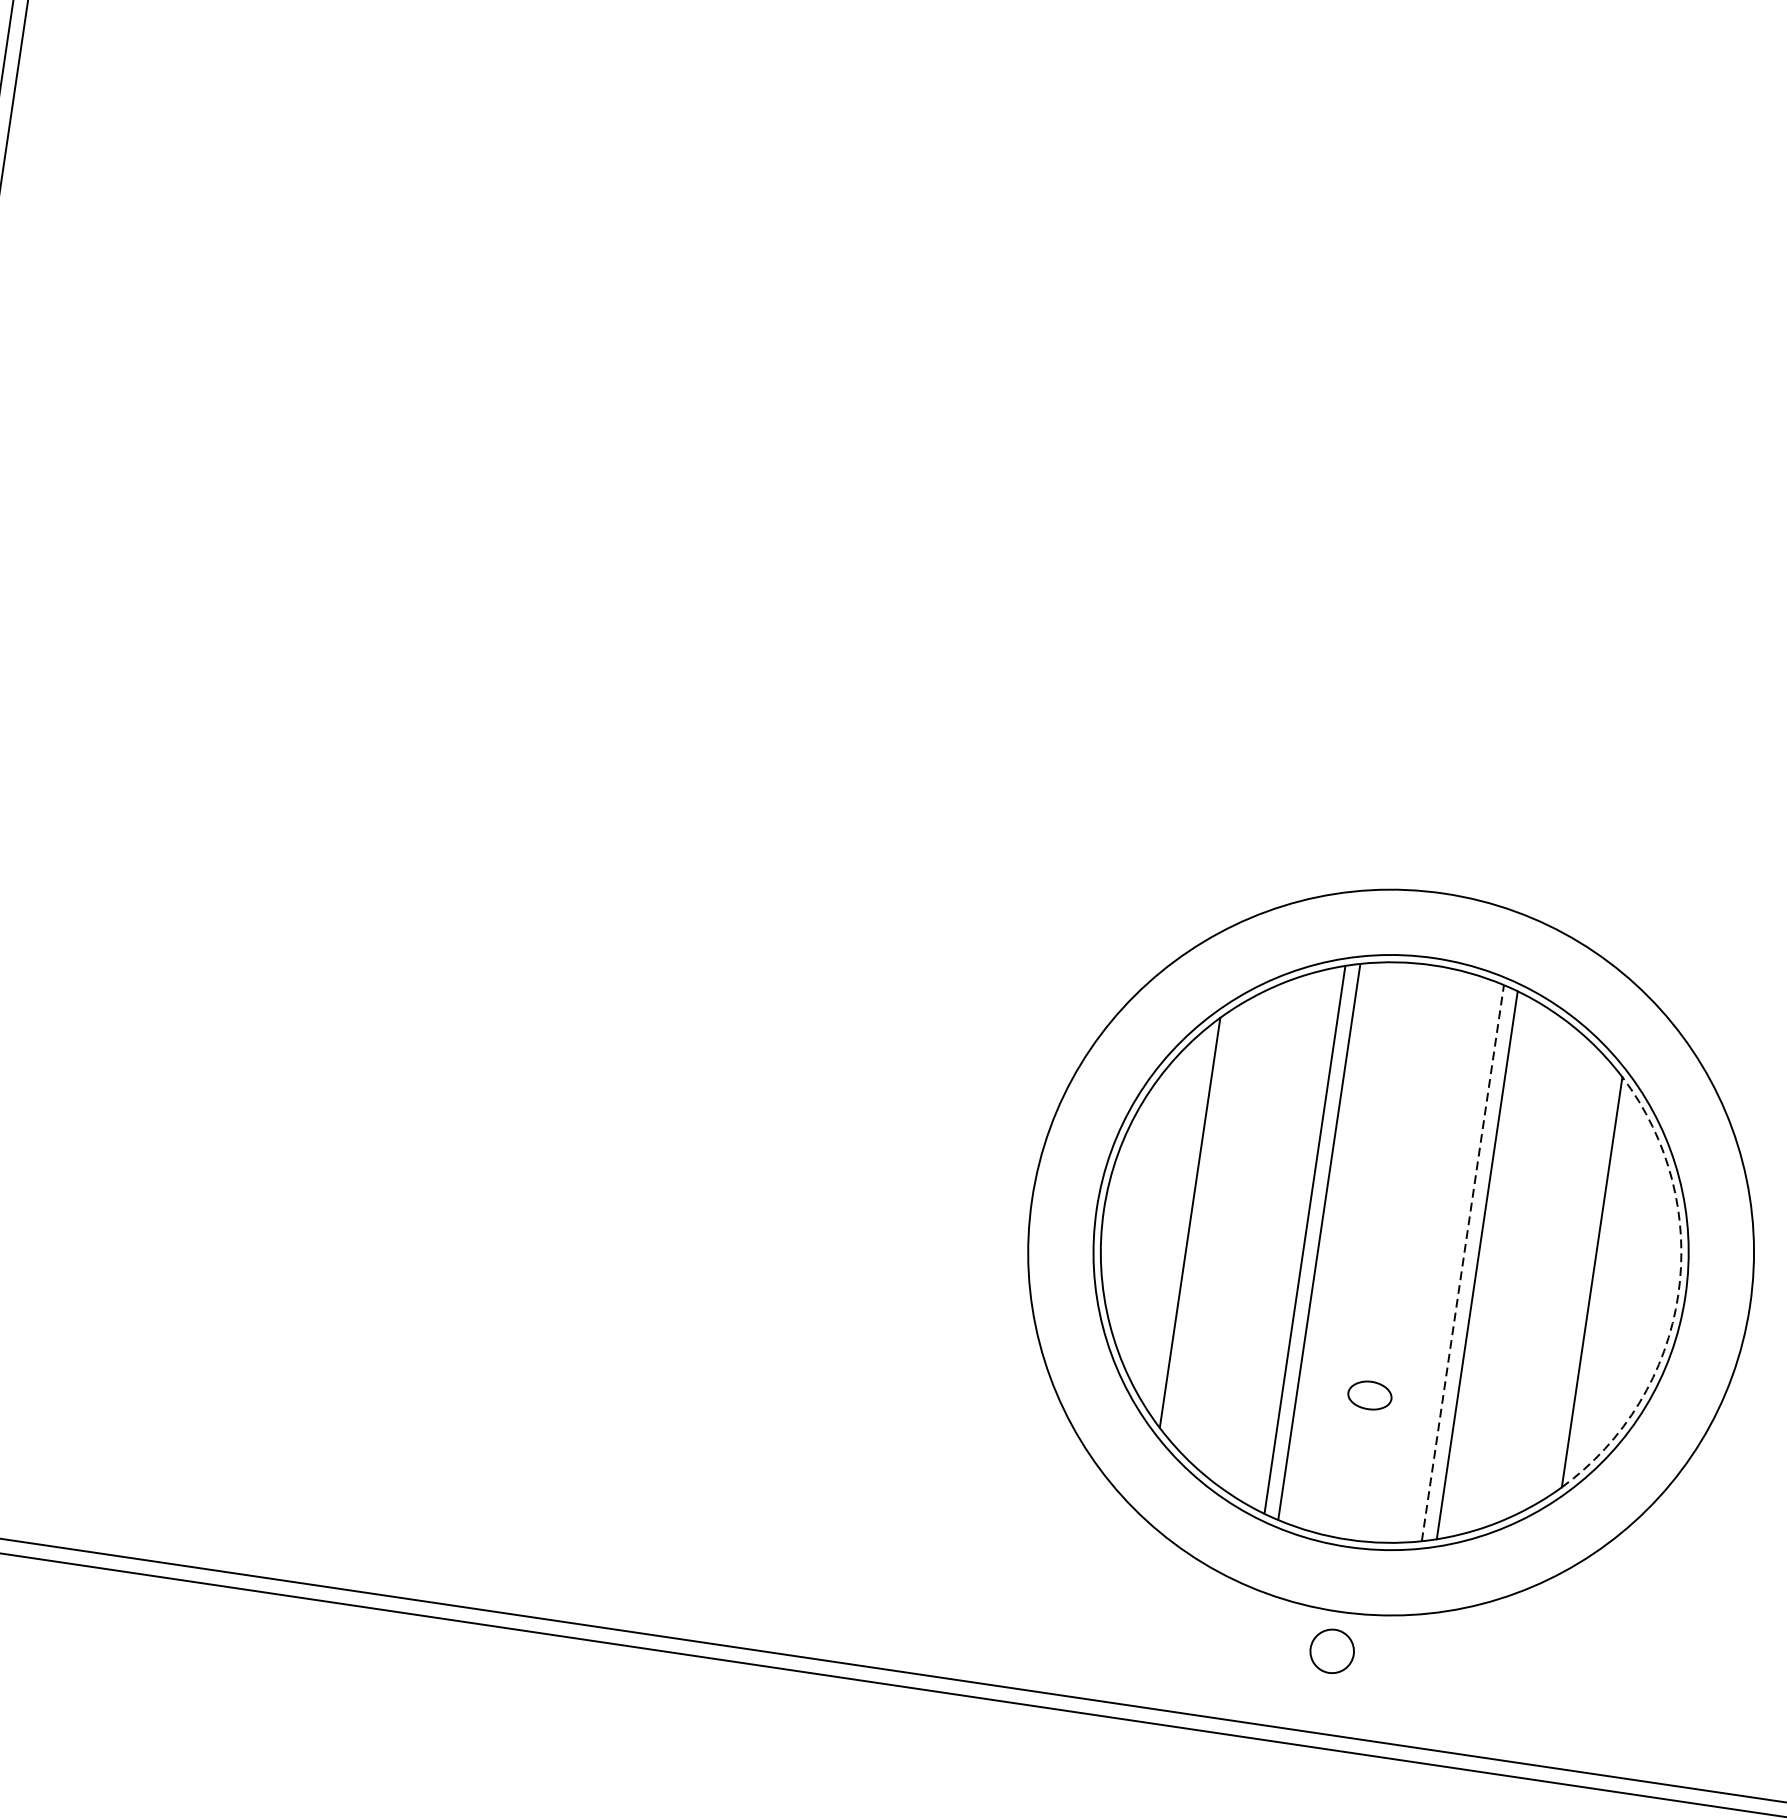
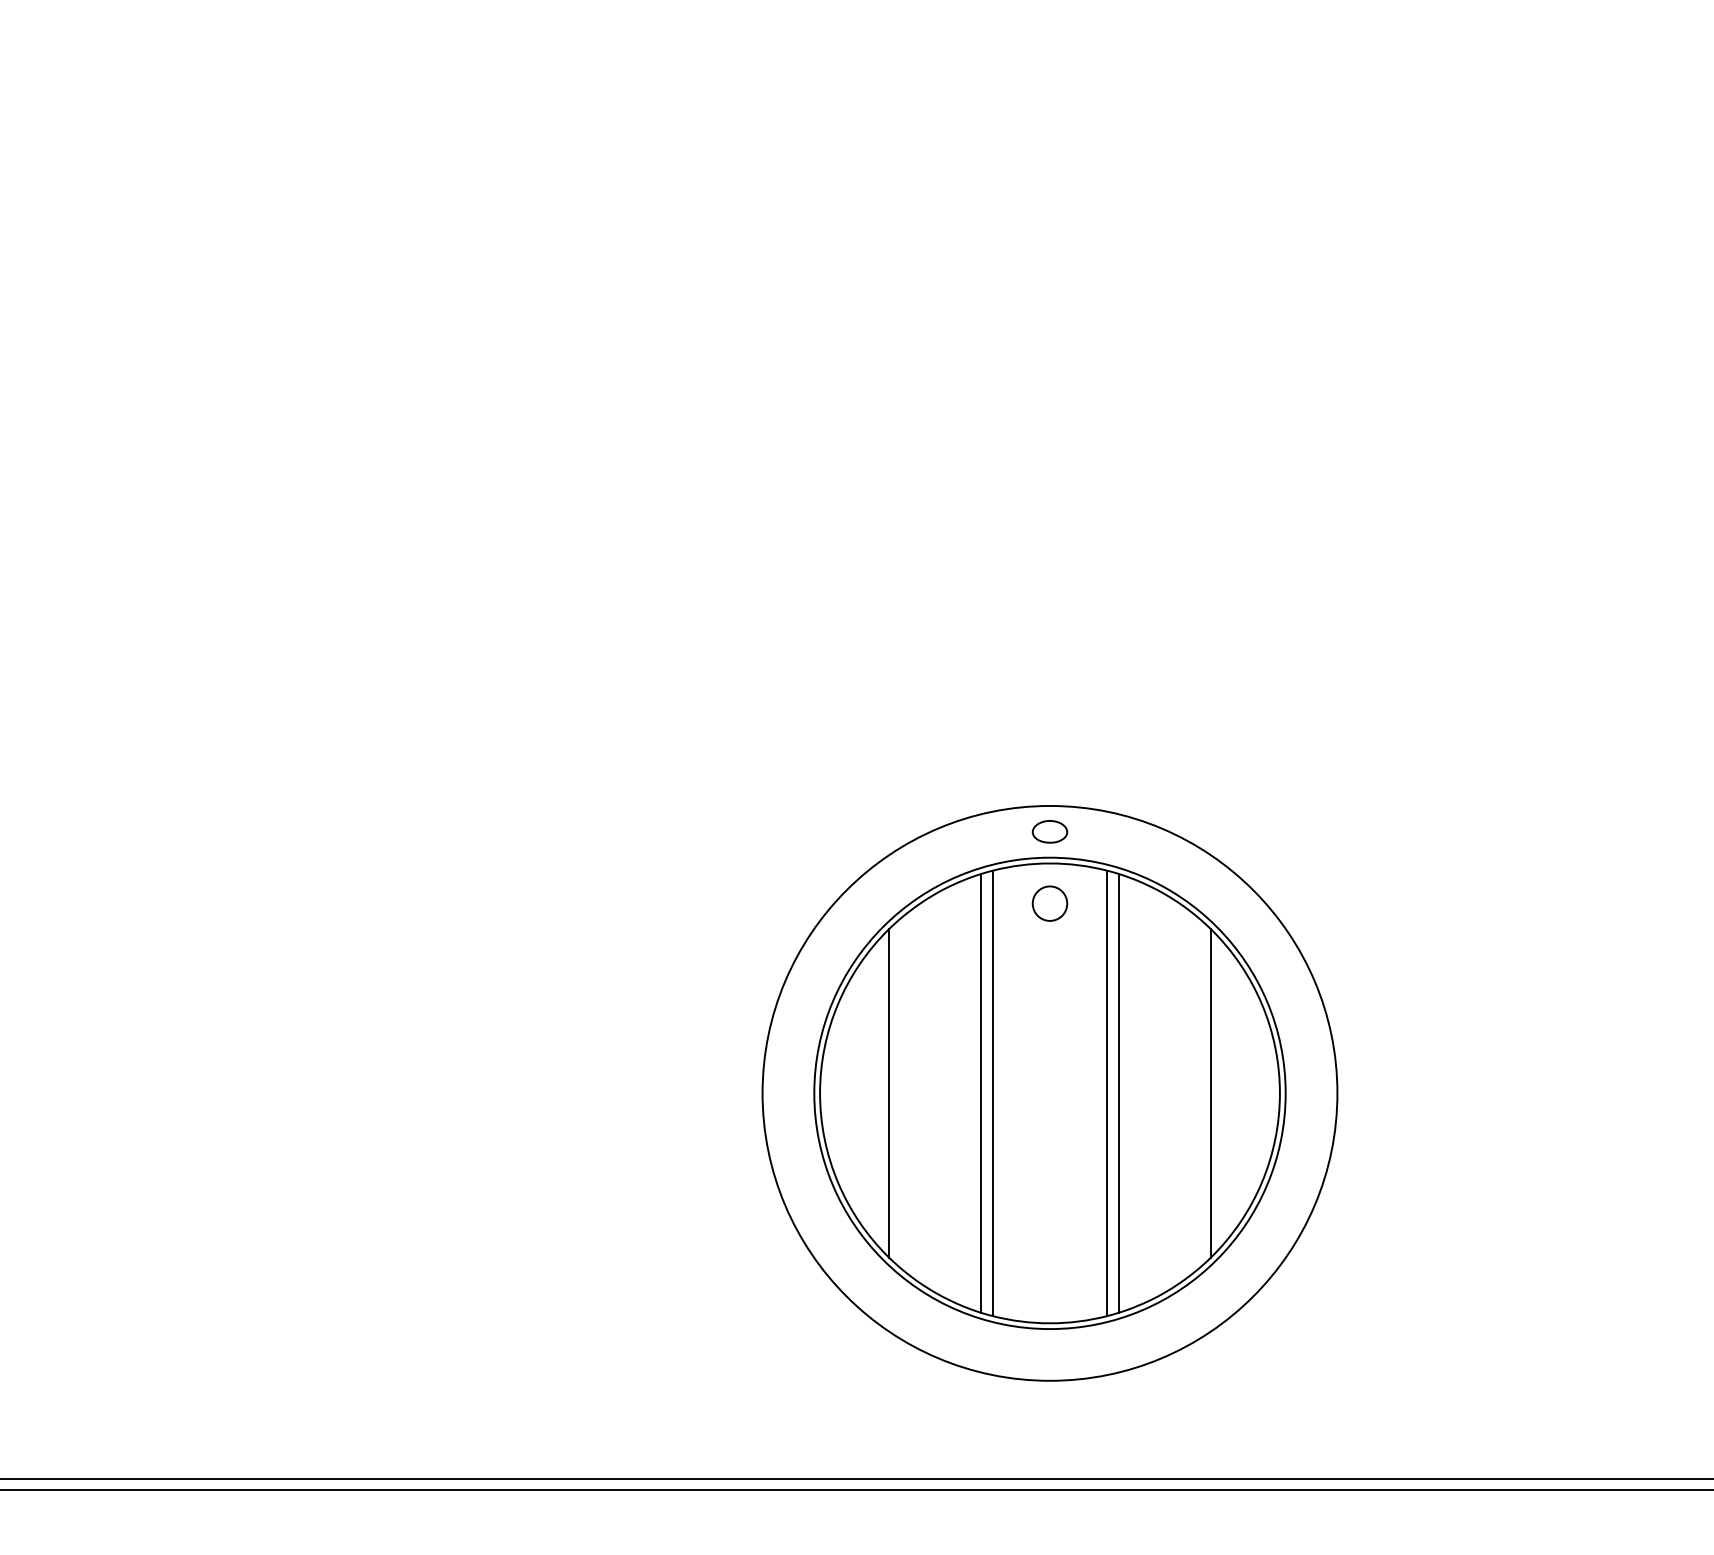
line: (1462, 1263) -> (1107, 1093), dashed -> solid
arc: (1677, 1295) -> (1279, 1093), dashed -> solid
part: (1369, 1395) -> (1049, 831), moved
circle: (1331, 1651) -> (1049, 903), moved

